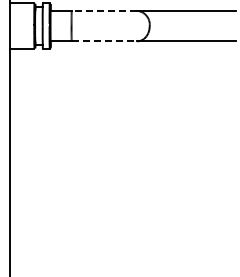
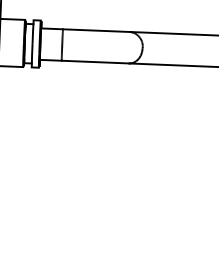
line: (104, 10) -> (96, 30), dashed -> solid
line: (104, 41) -> (95, 62), dashed -> solid

